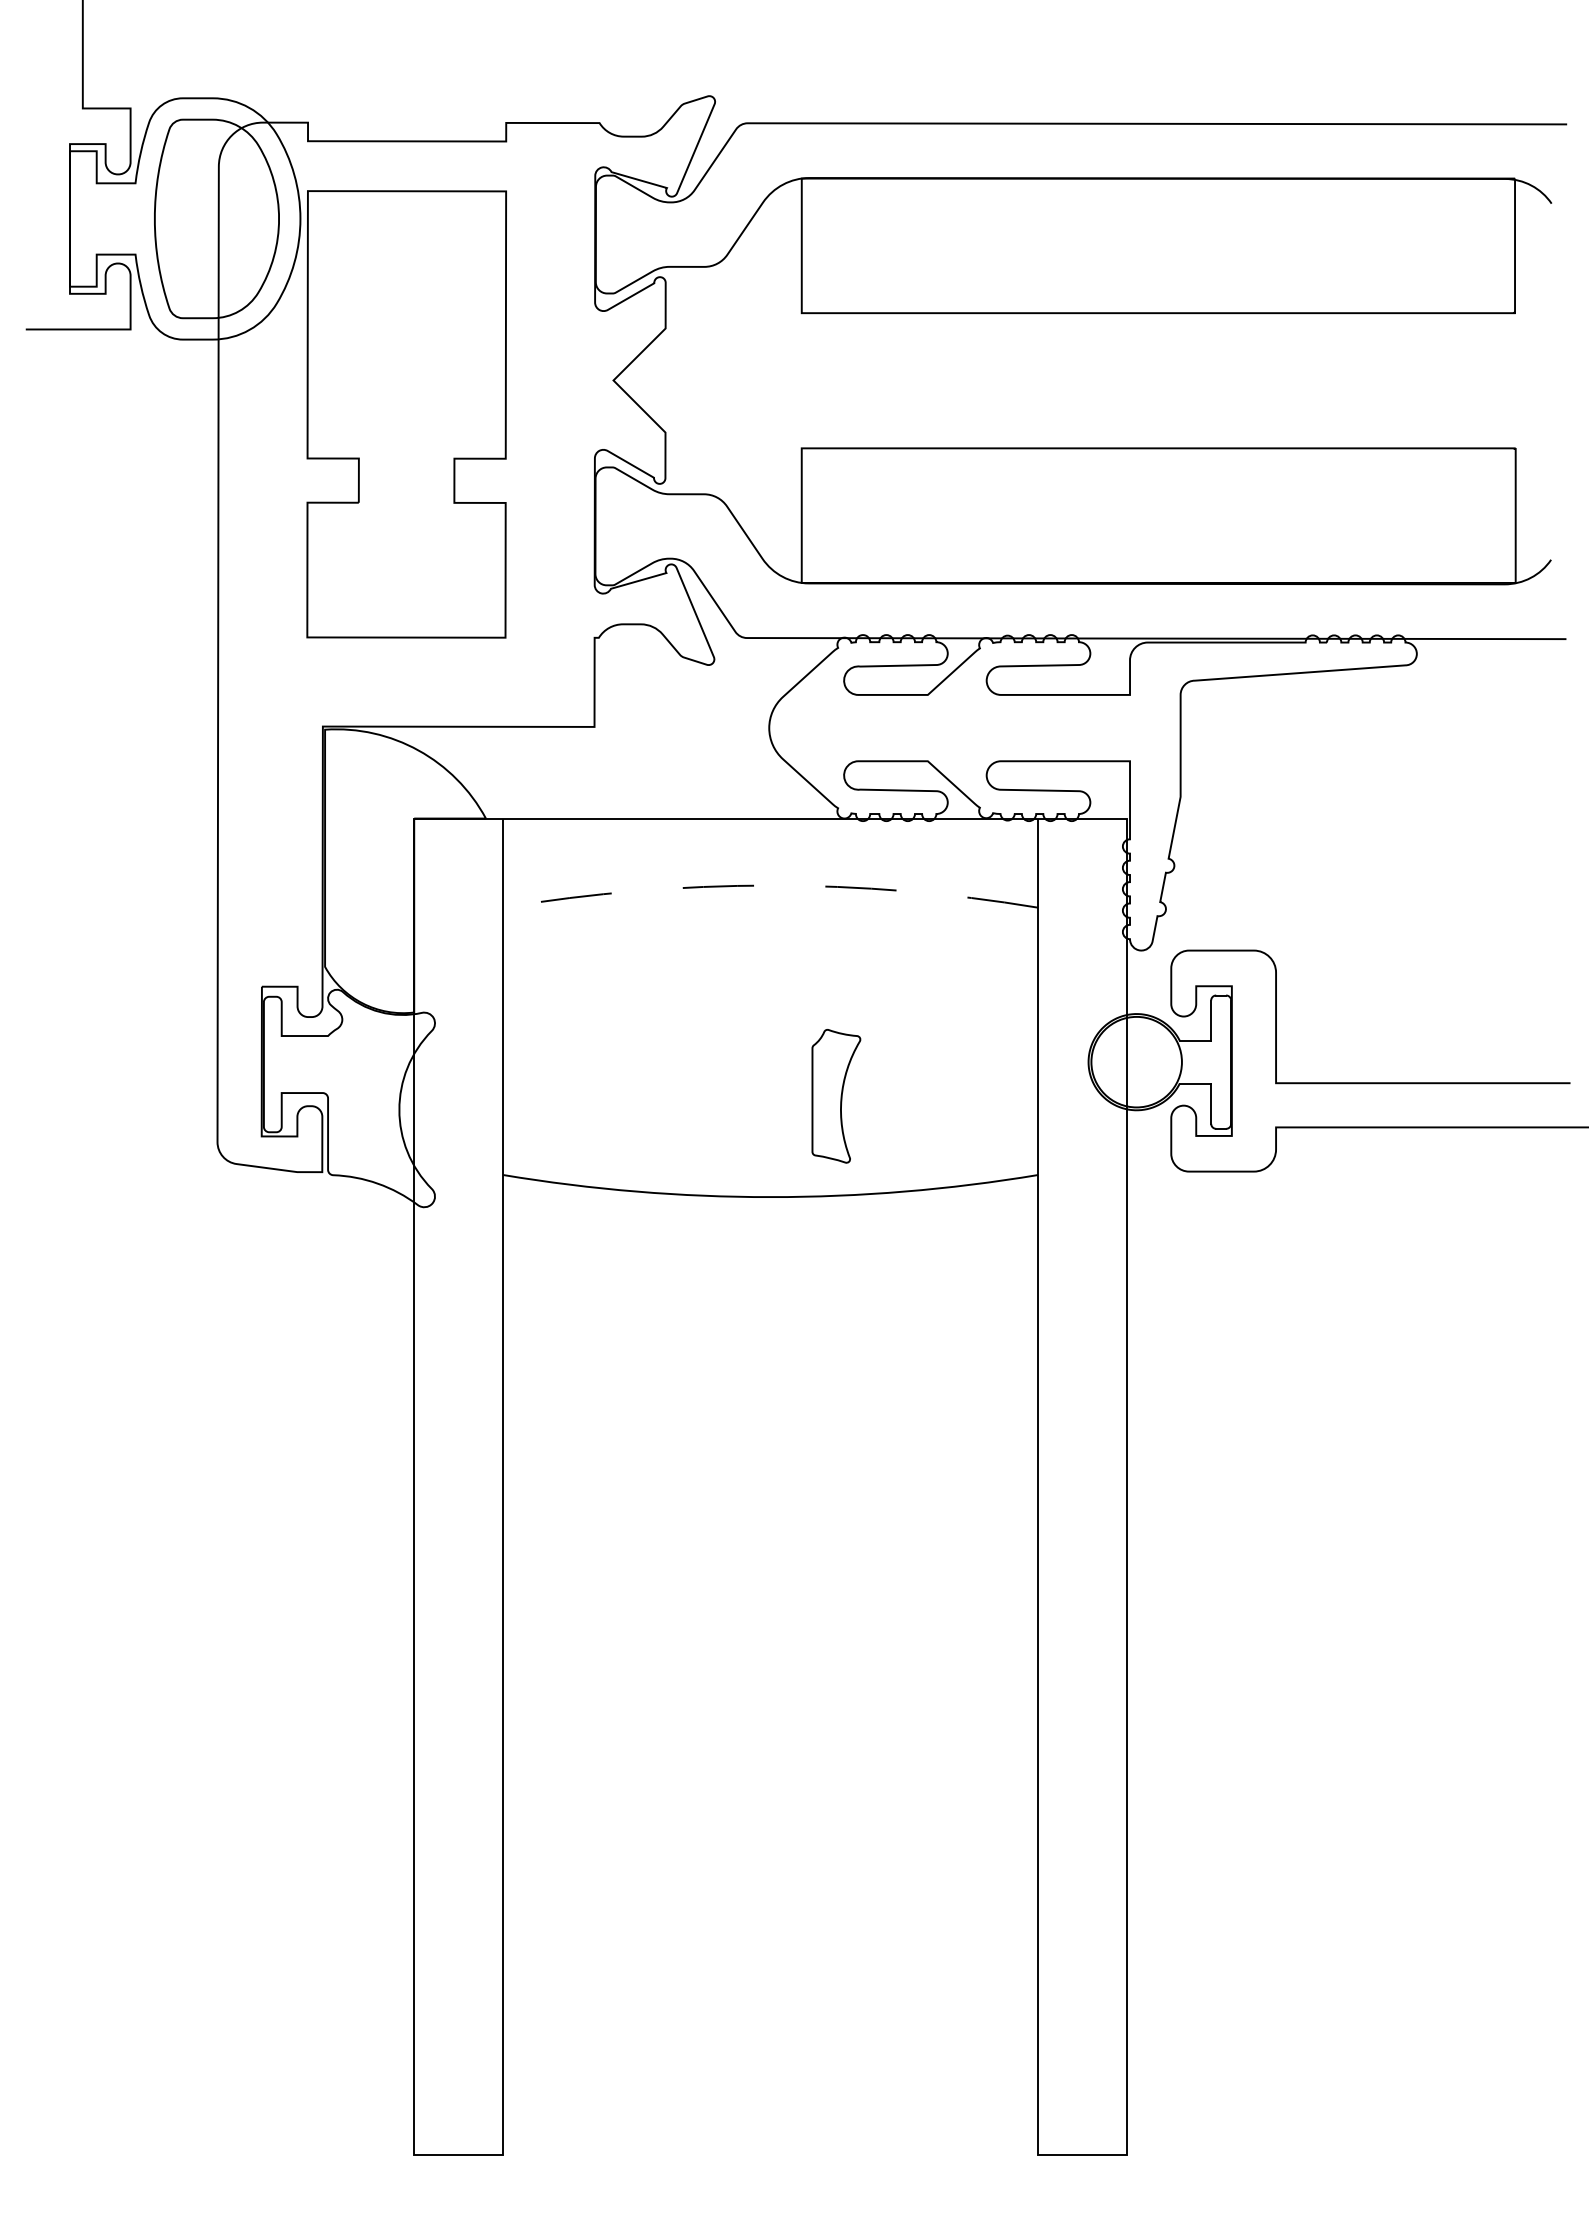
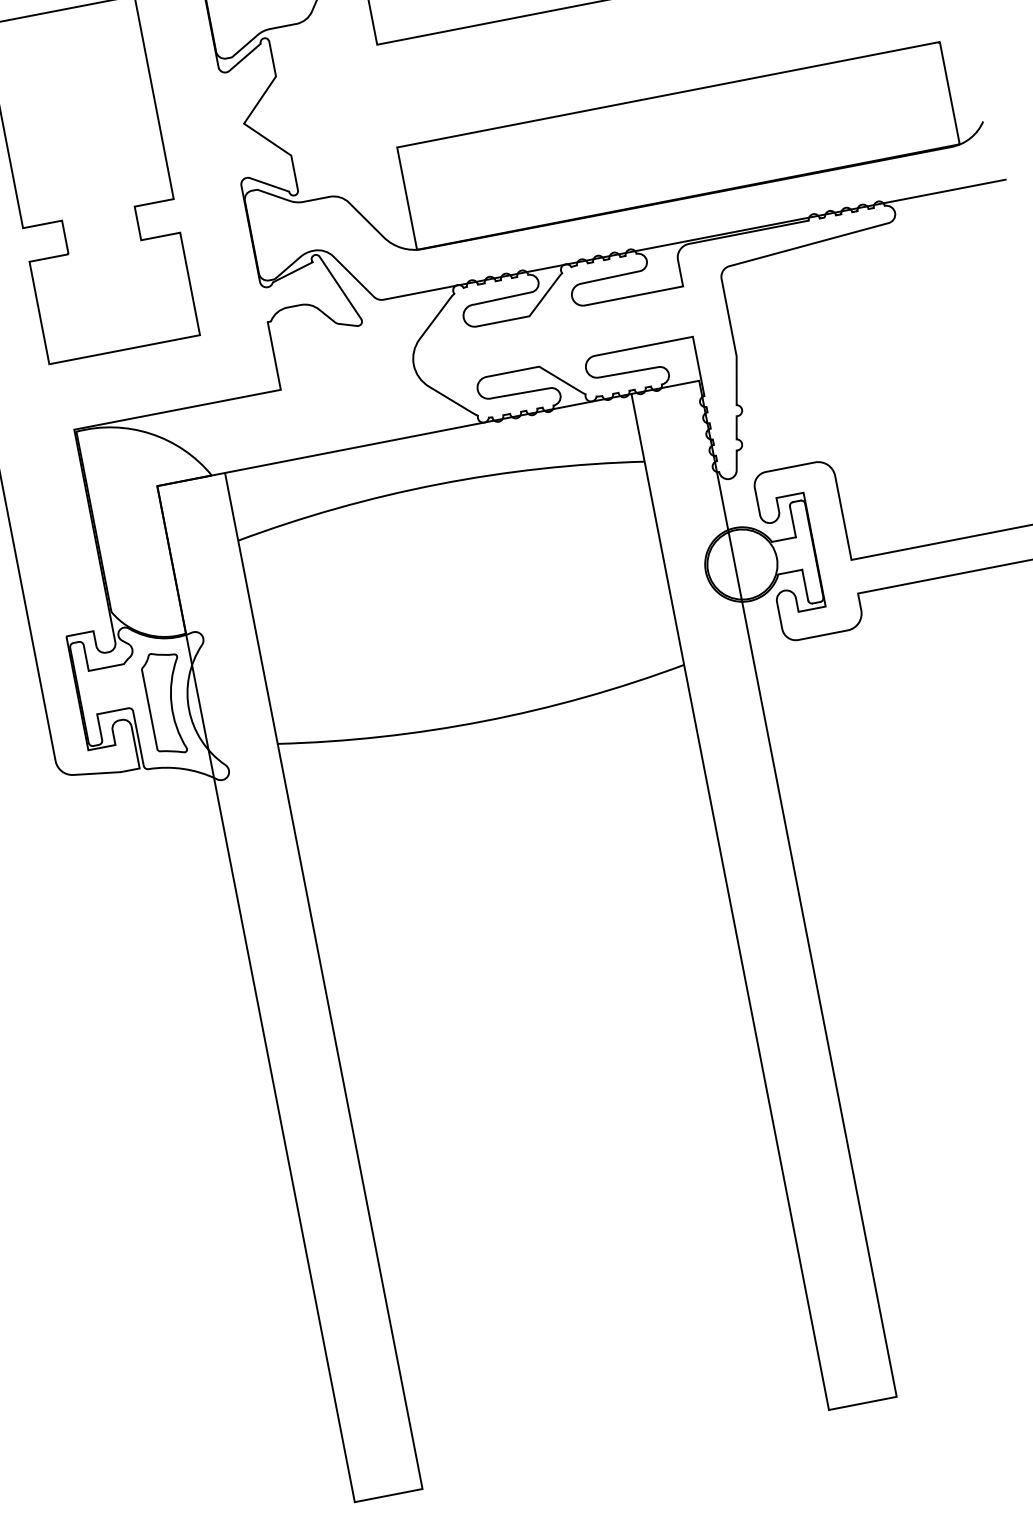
arc: (770, 885) -> (438, 484), dashed -> solid
part: (836, 1096) -> (167, 703), moved

